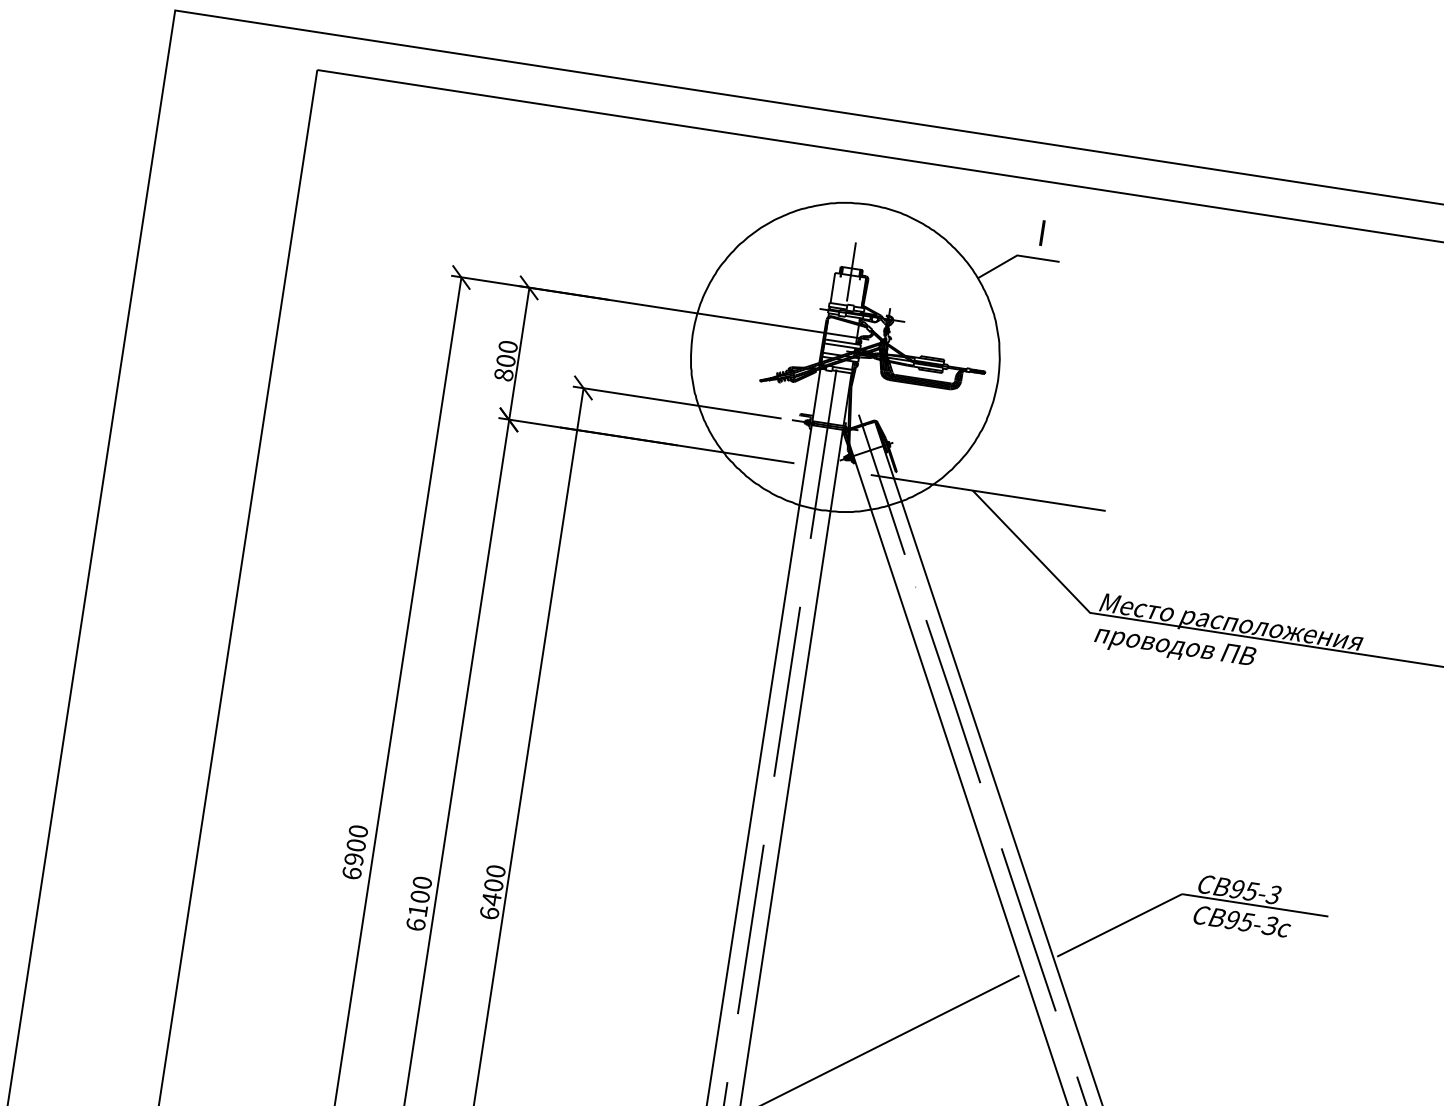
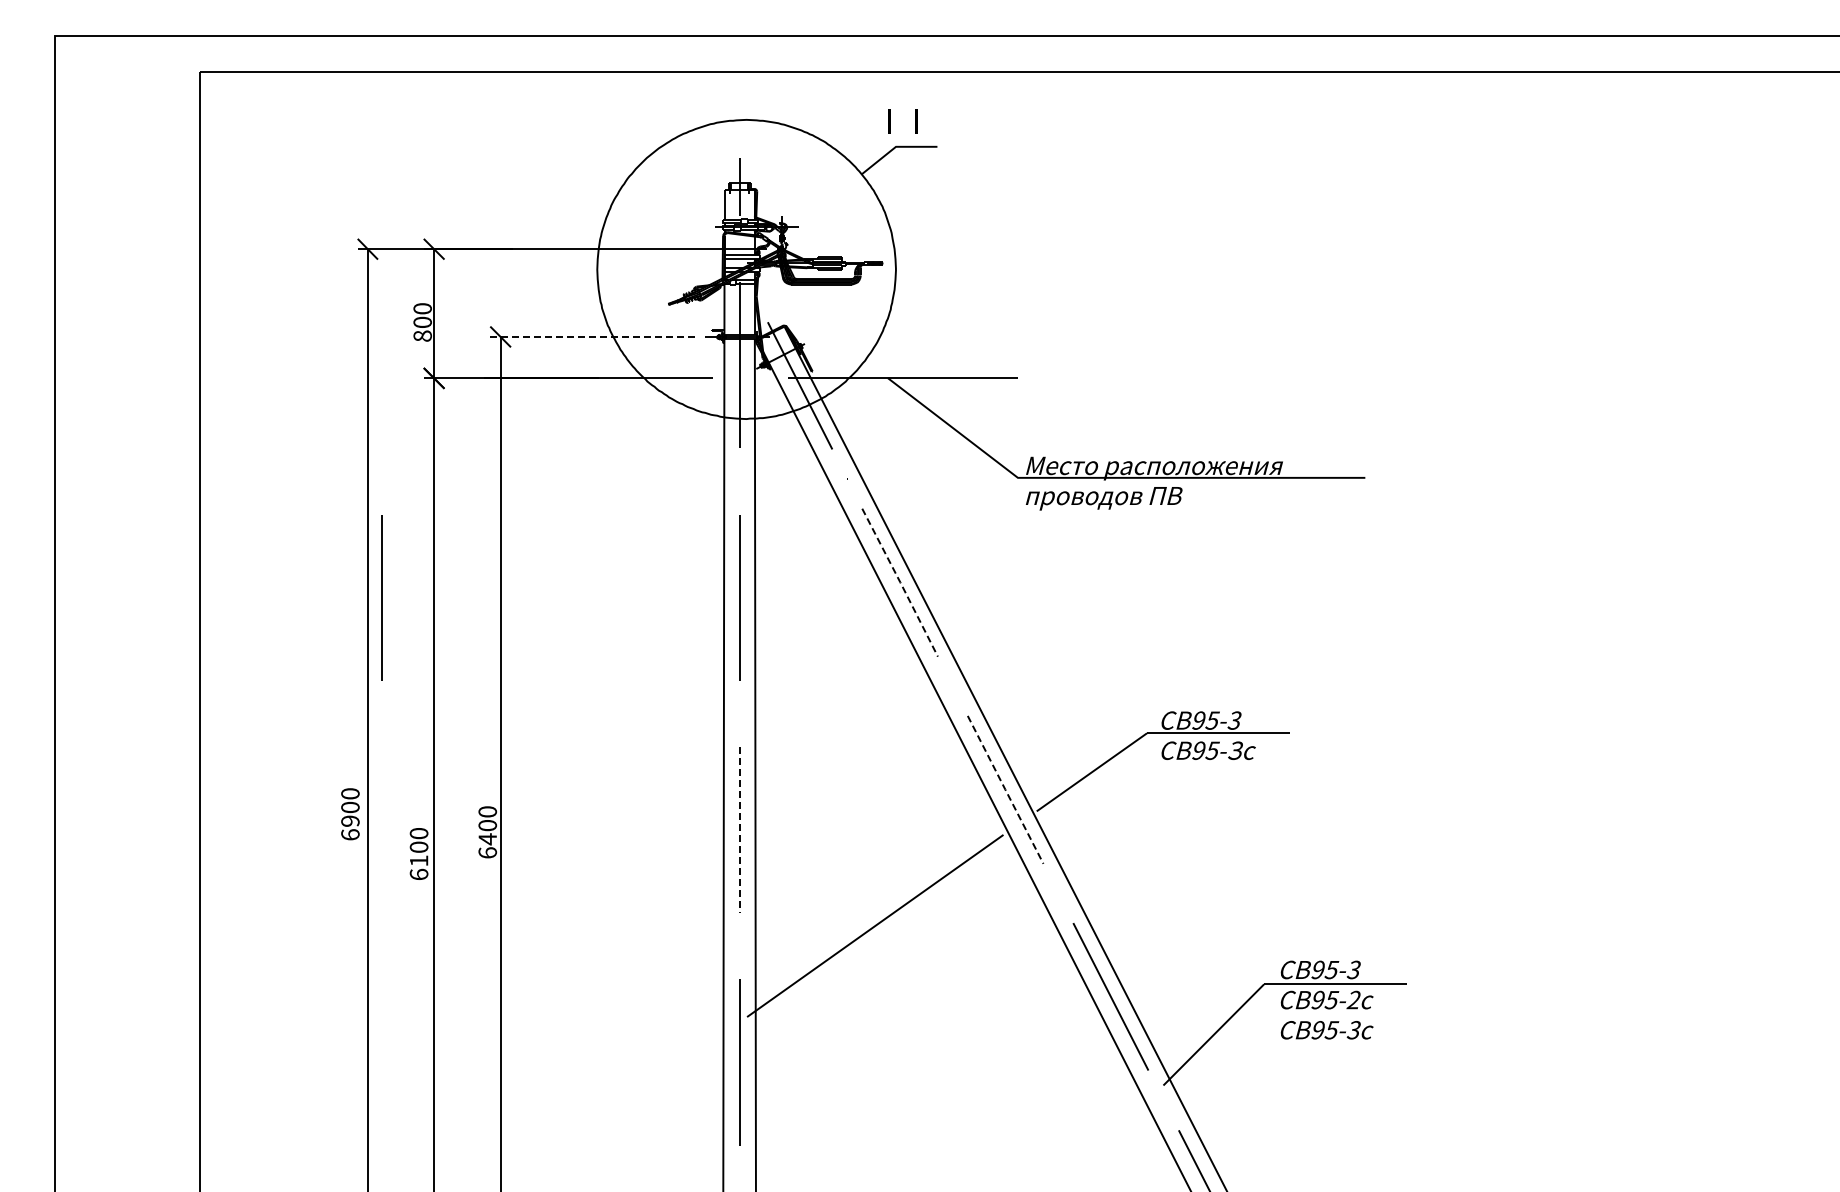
line: (1014, 228) -> (889, 121), added
line: (676, 402) -> (591, 337), solid -> dashed
line: (420, 635) -> (381, 597), added
line: (953, 701) -> (900, 582), solid -> dashed
line: (750, 929) -> (739, 830), solid -> dashed
line: (1028, 929) -> (1005, 789), solid -> dashed

